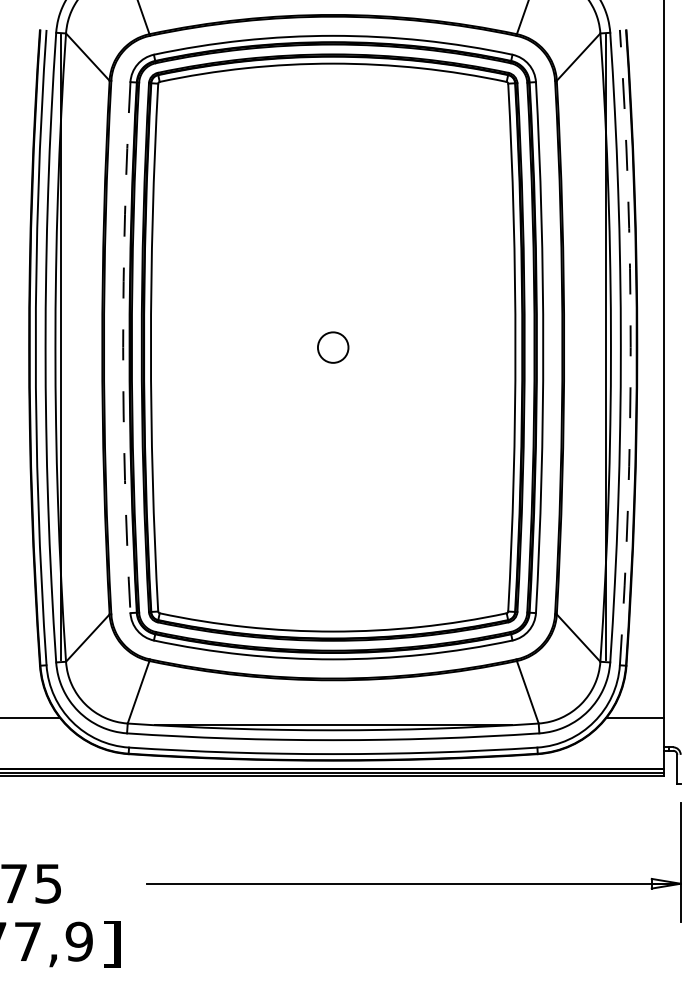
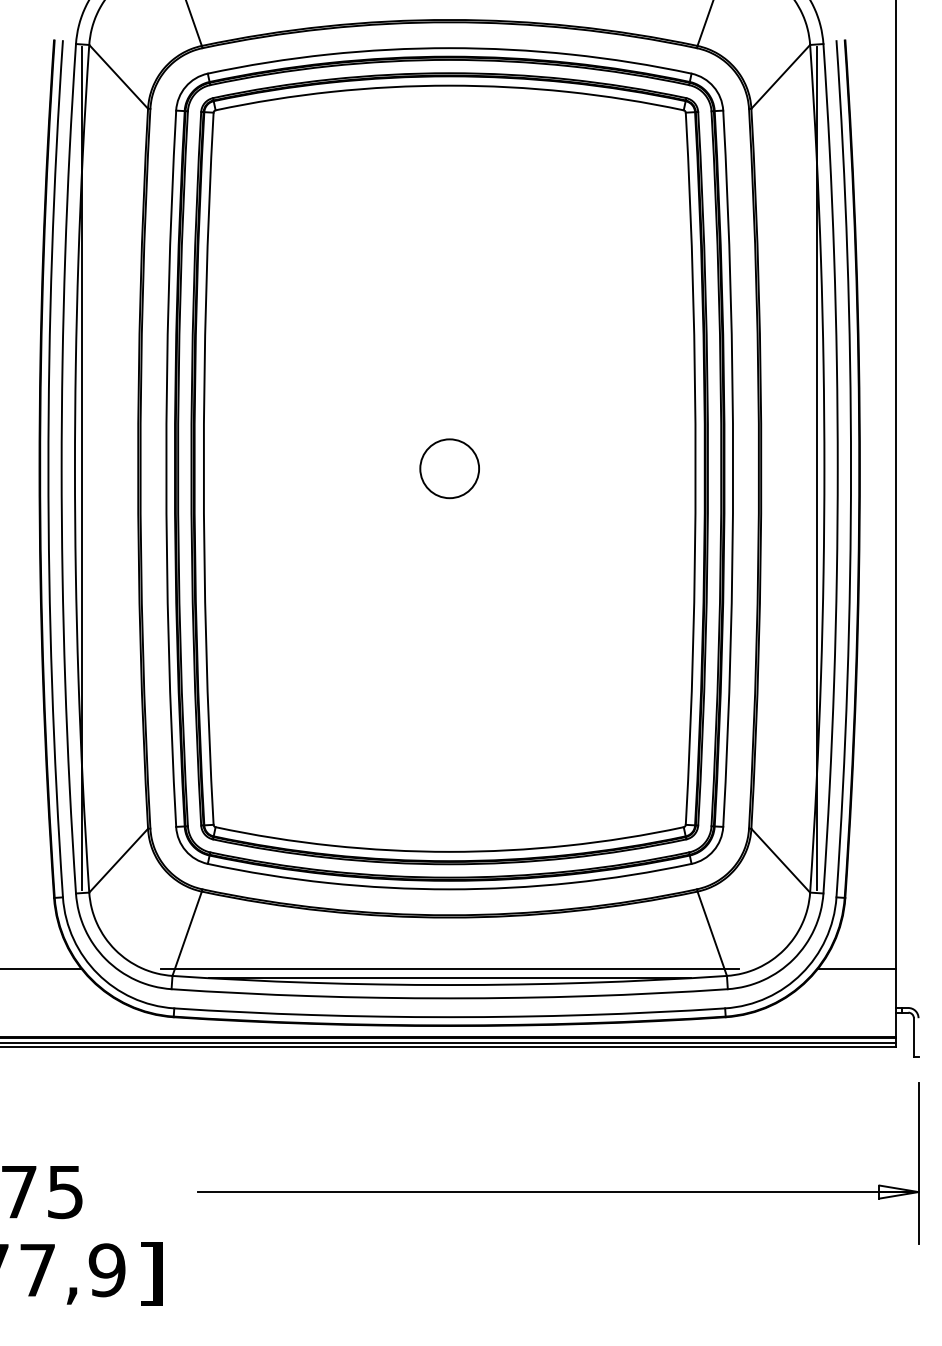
arc: (123, 347) -> (166, 468), dashed -> solid
circle: (333, 347) -> (450, 468), size x1.43
arc: (630, 347) -> (850, 468), dashed -> solid
line: (332, 718) -> (448, 969), added

